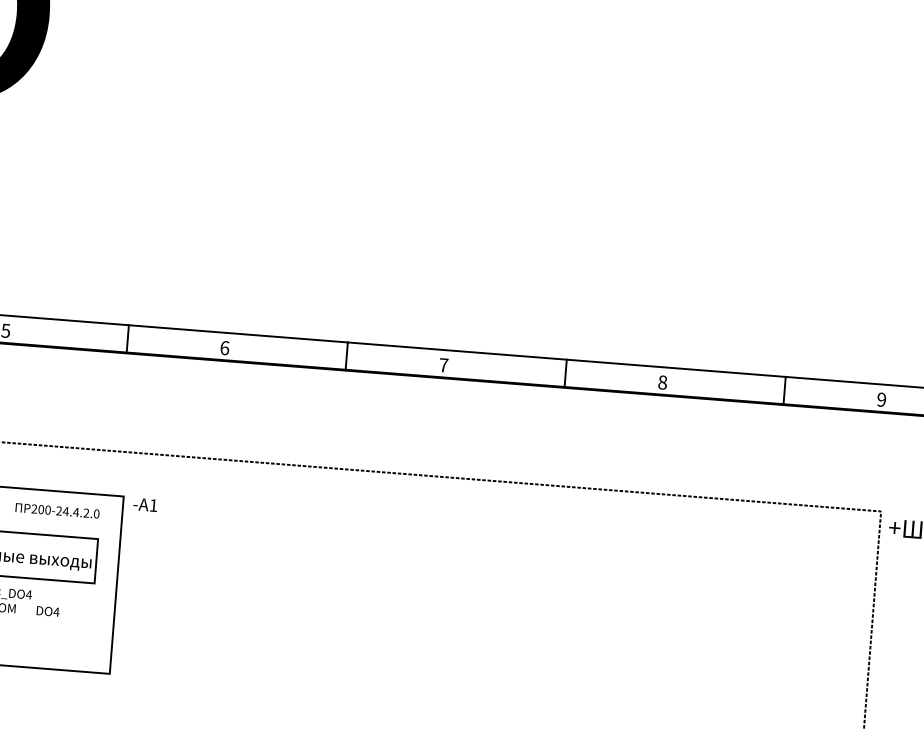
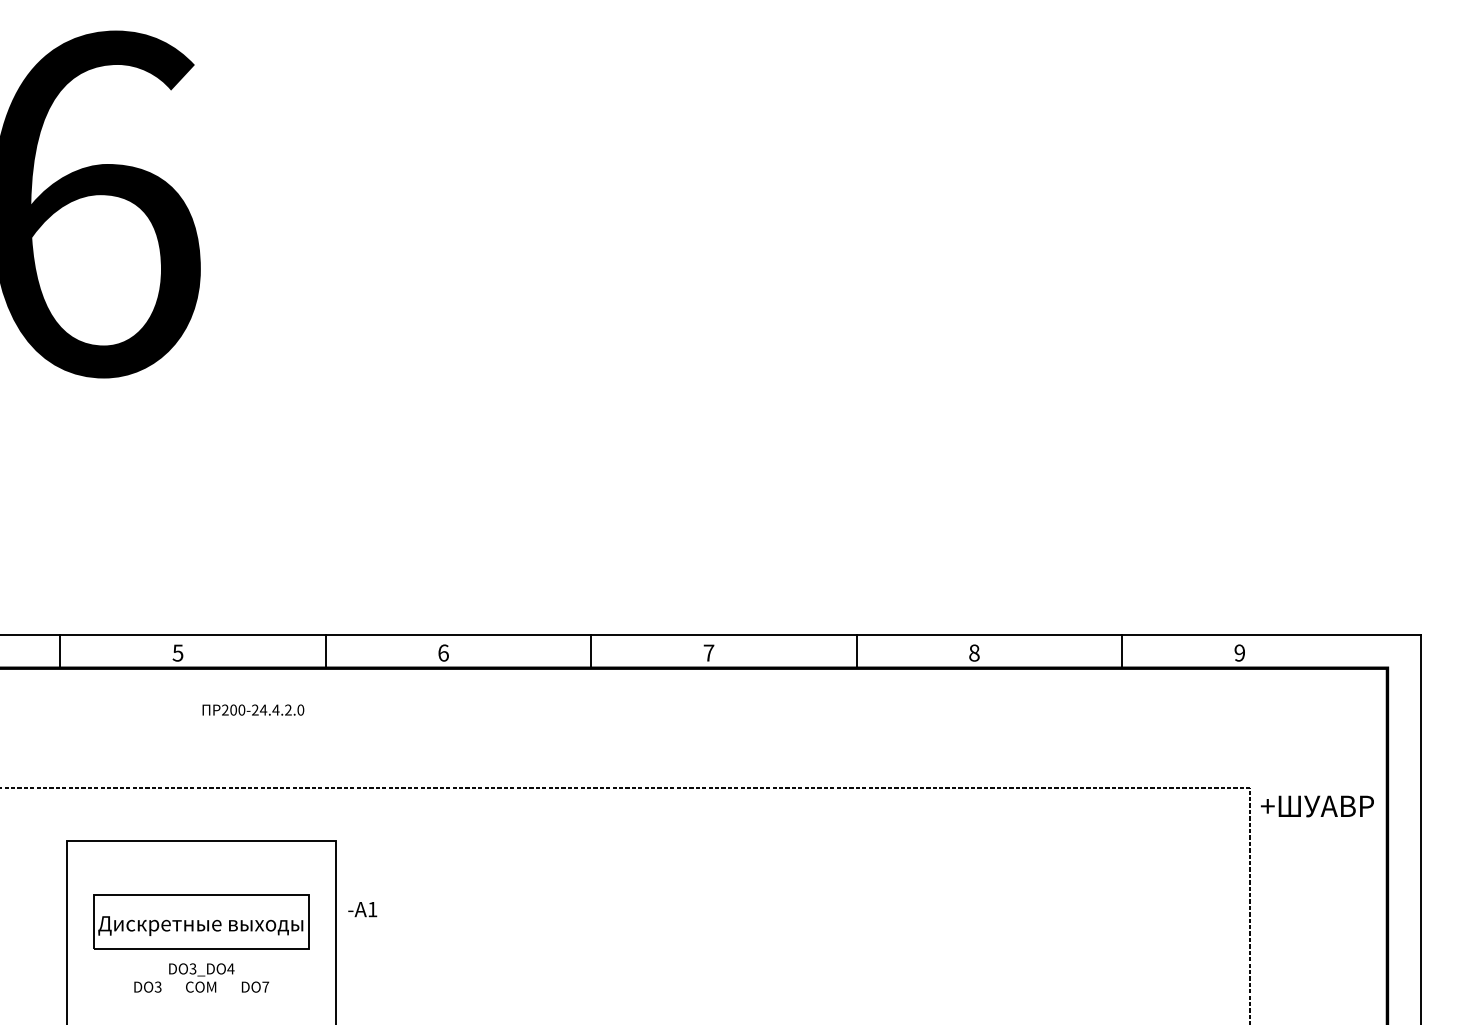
text: (145, 504) -> (362, 909), moved
text: (57, 510) -> (253, 709), moved
text: (56, 611) -> (265, 986), DO4 -> DO7

